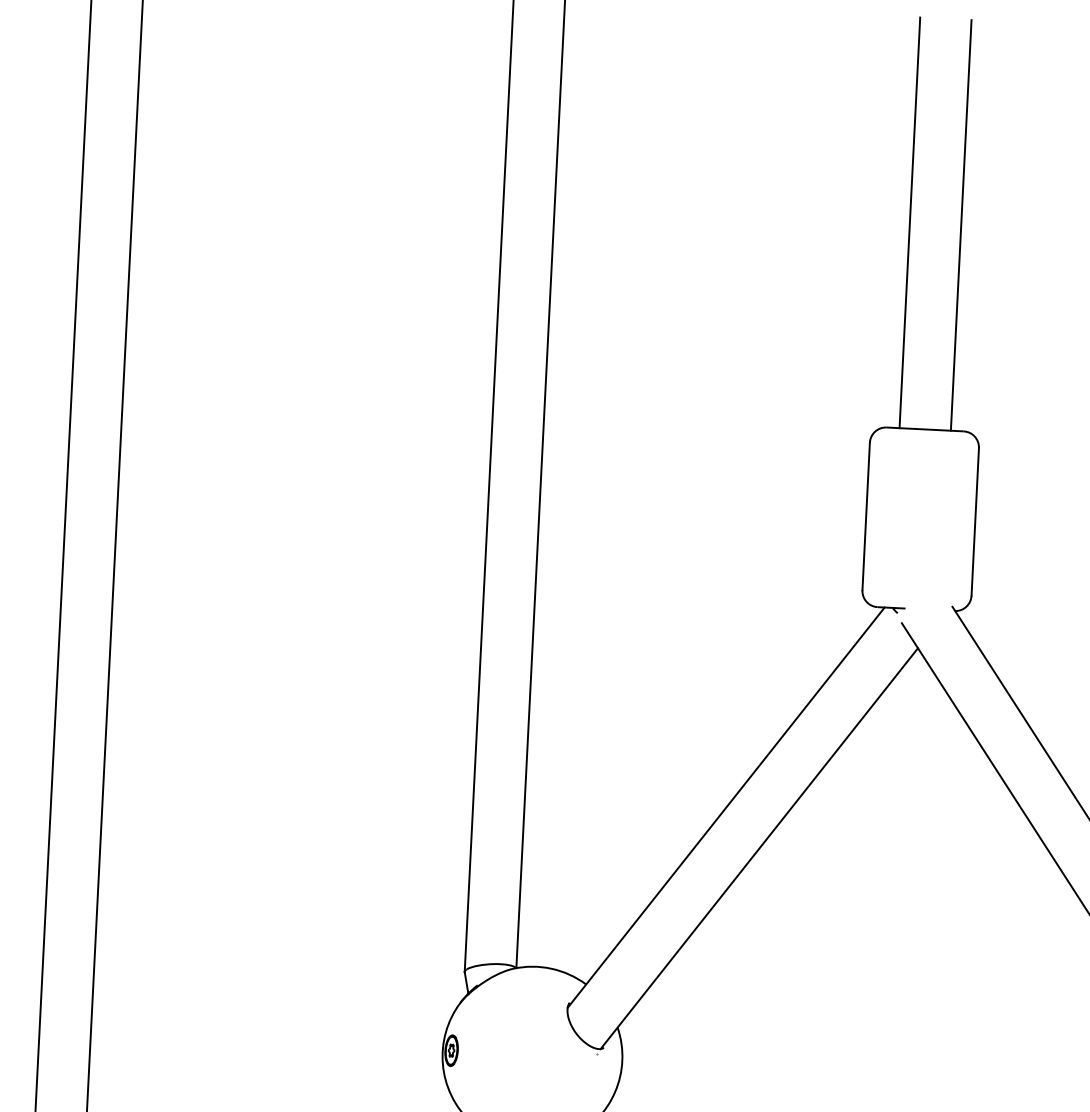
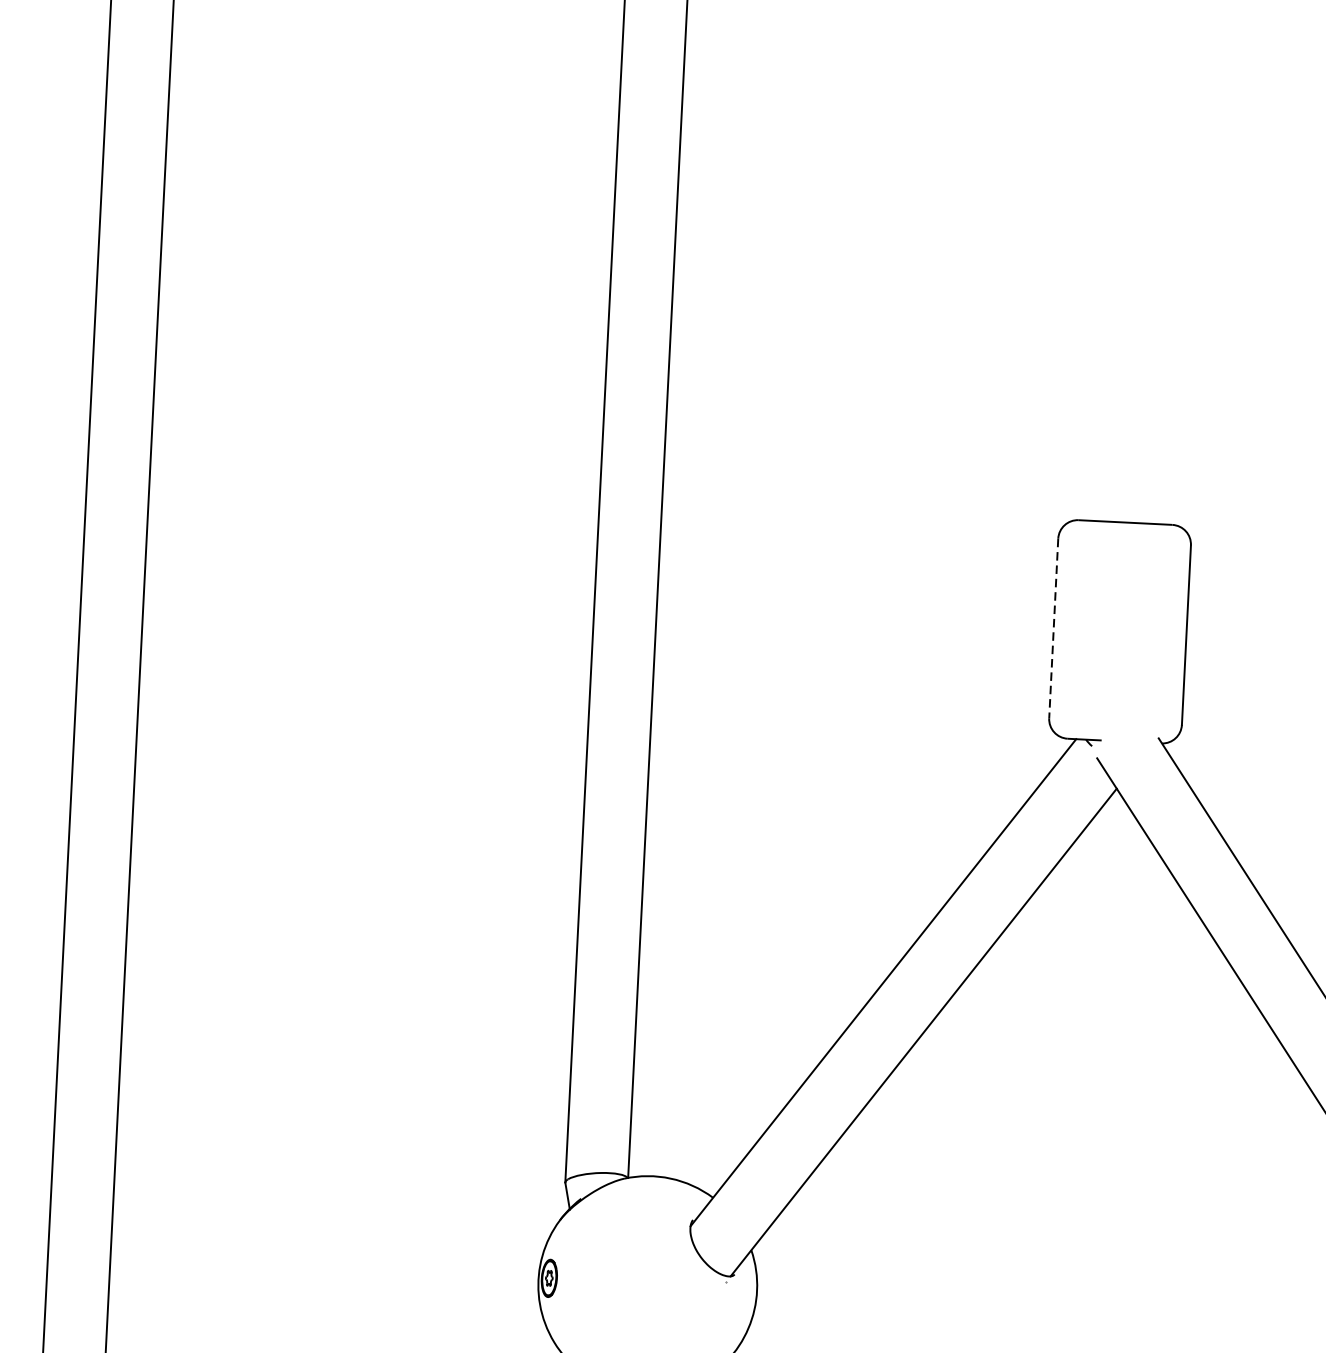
line: (909, 222) -> (1106, 270), removed
line: (960, 225) -> (1168, 274), removed
line: (866, 516) -> (1054, 628), solid -> dashed

